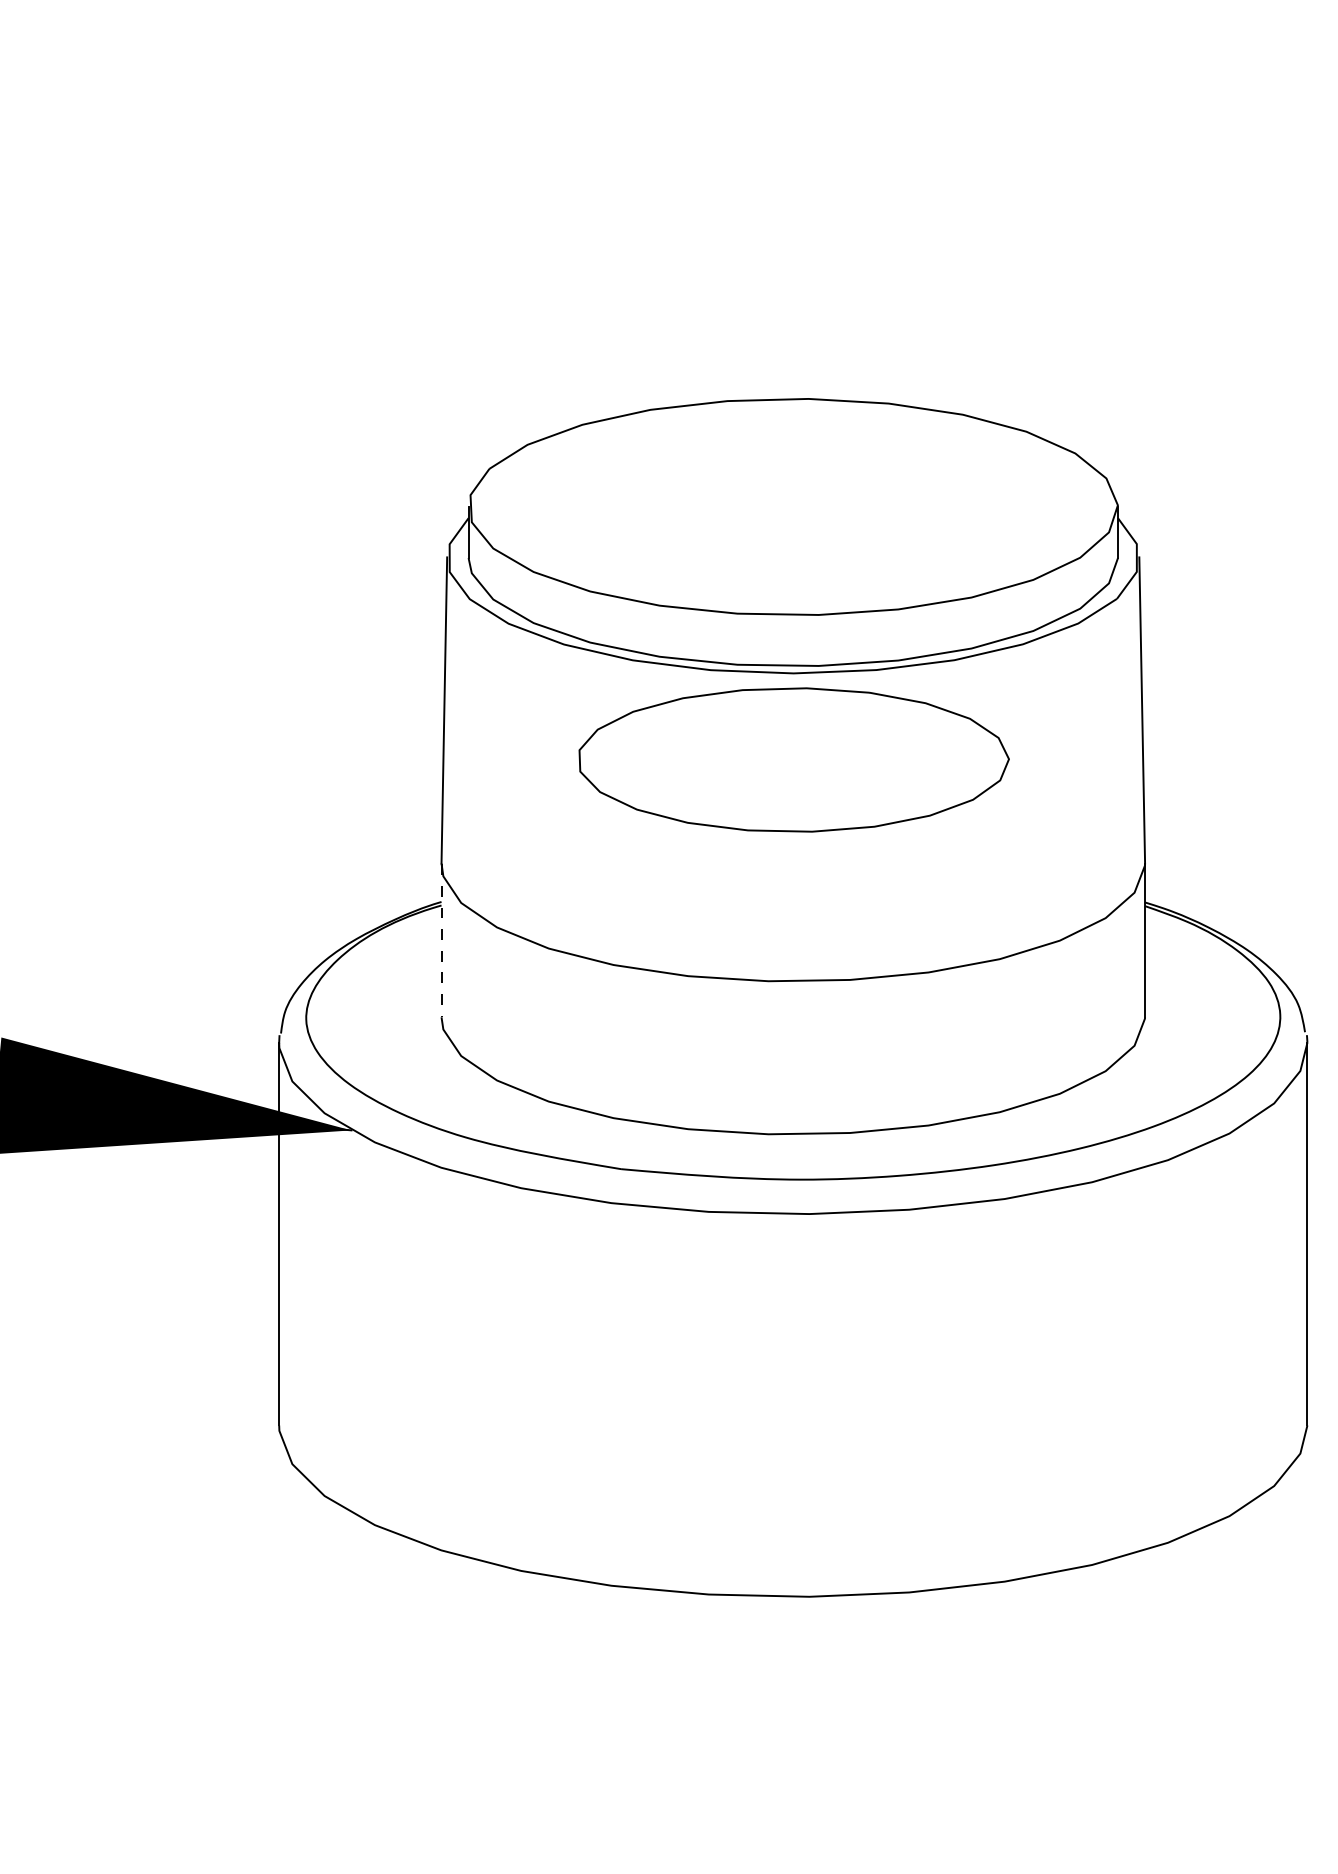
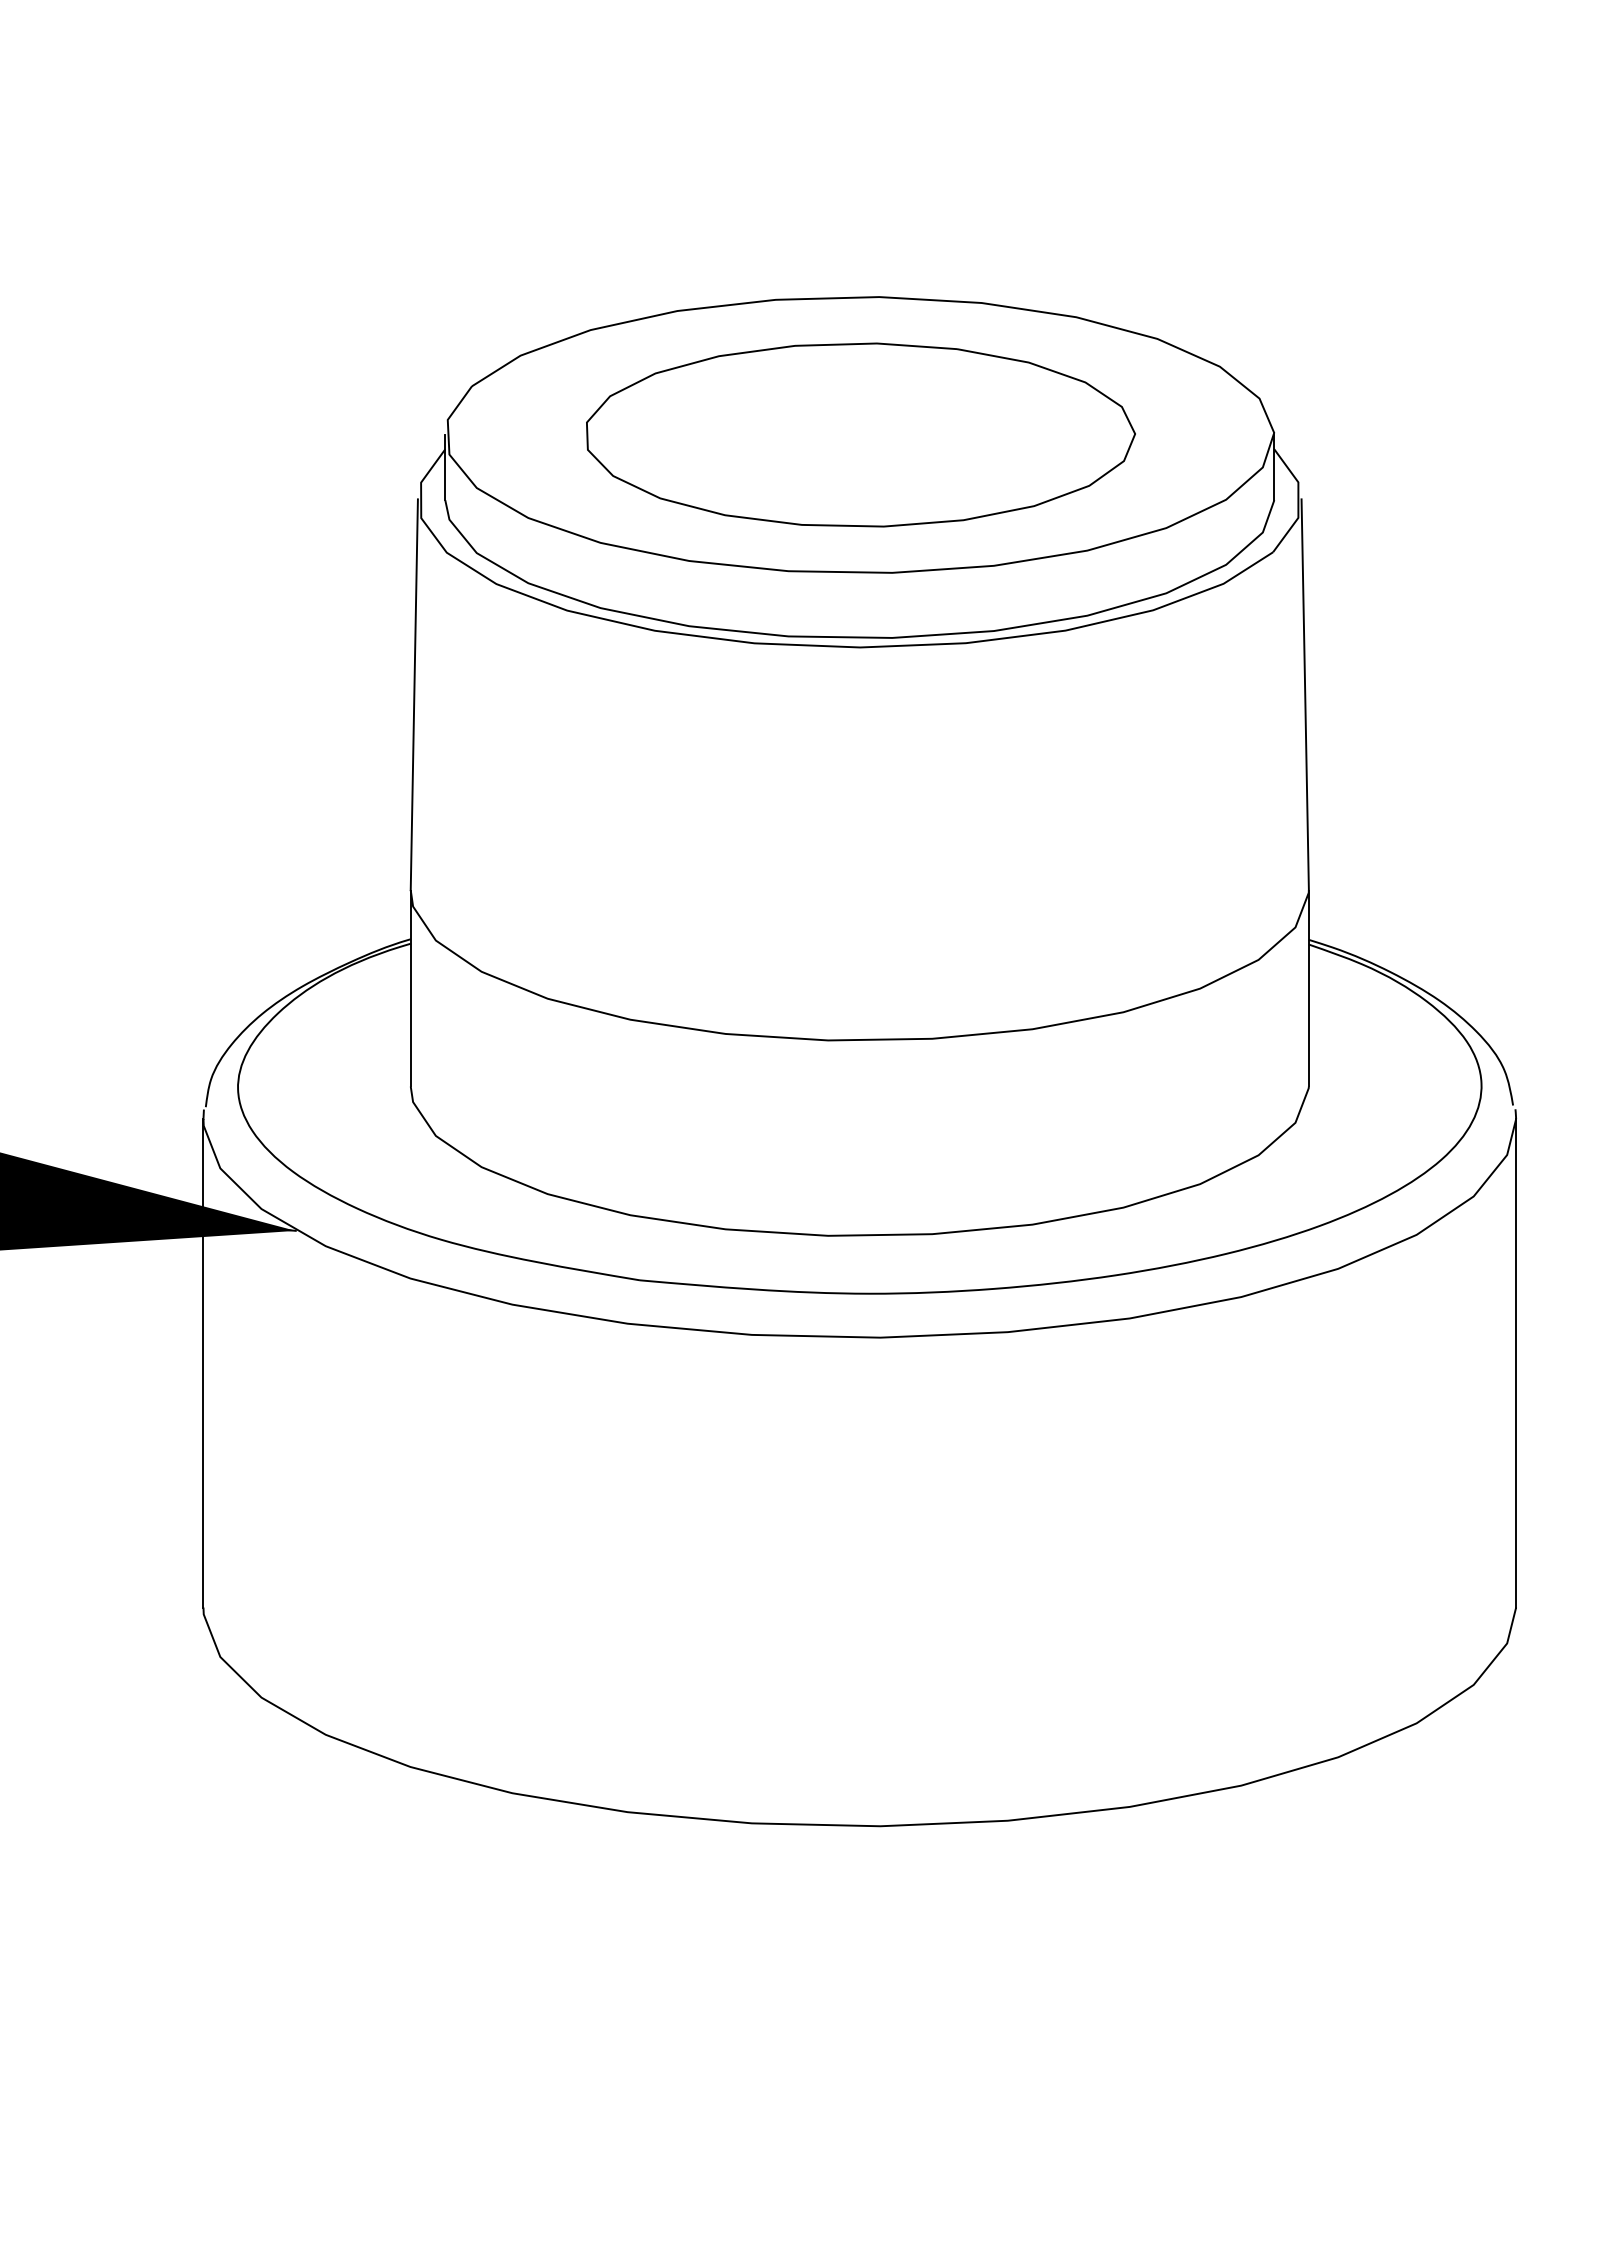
part: (793, 759) -> (860, 434), moved
line: (441, 940) -> (410, 988), dashed -> solid

